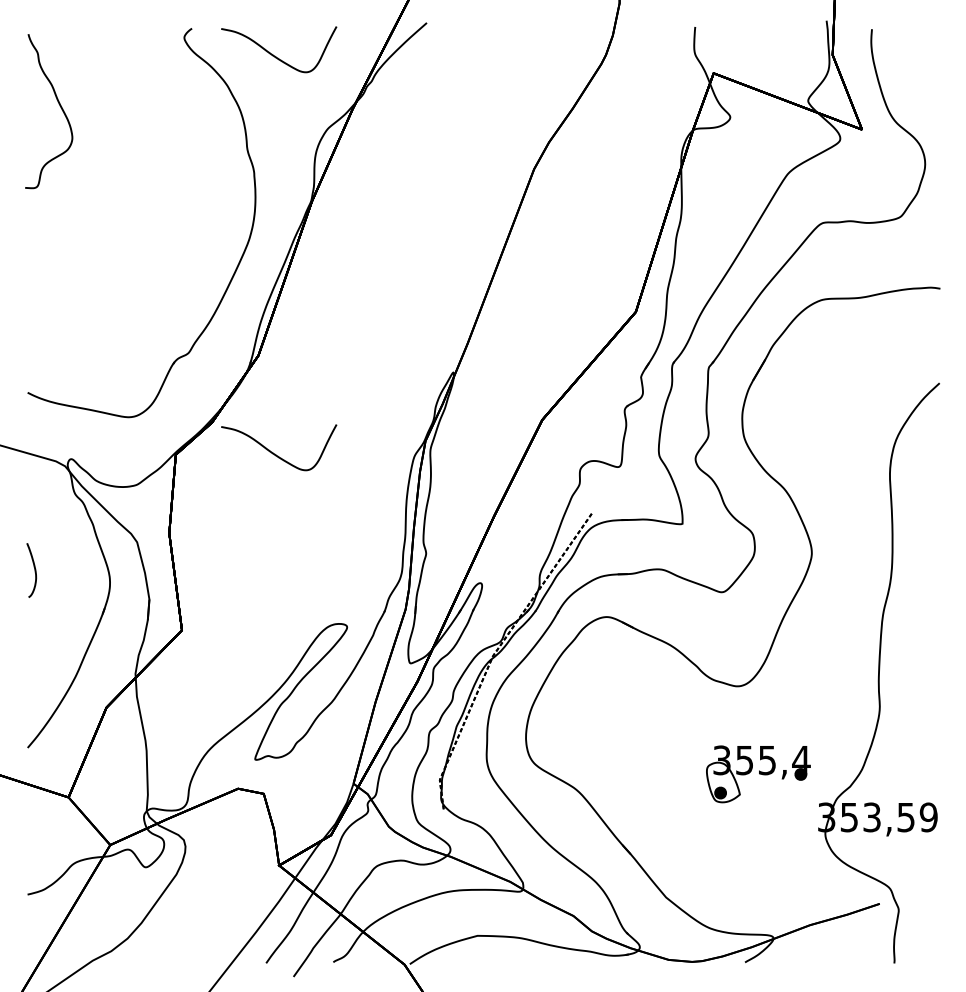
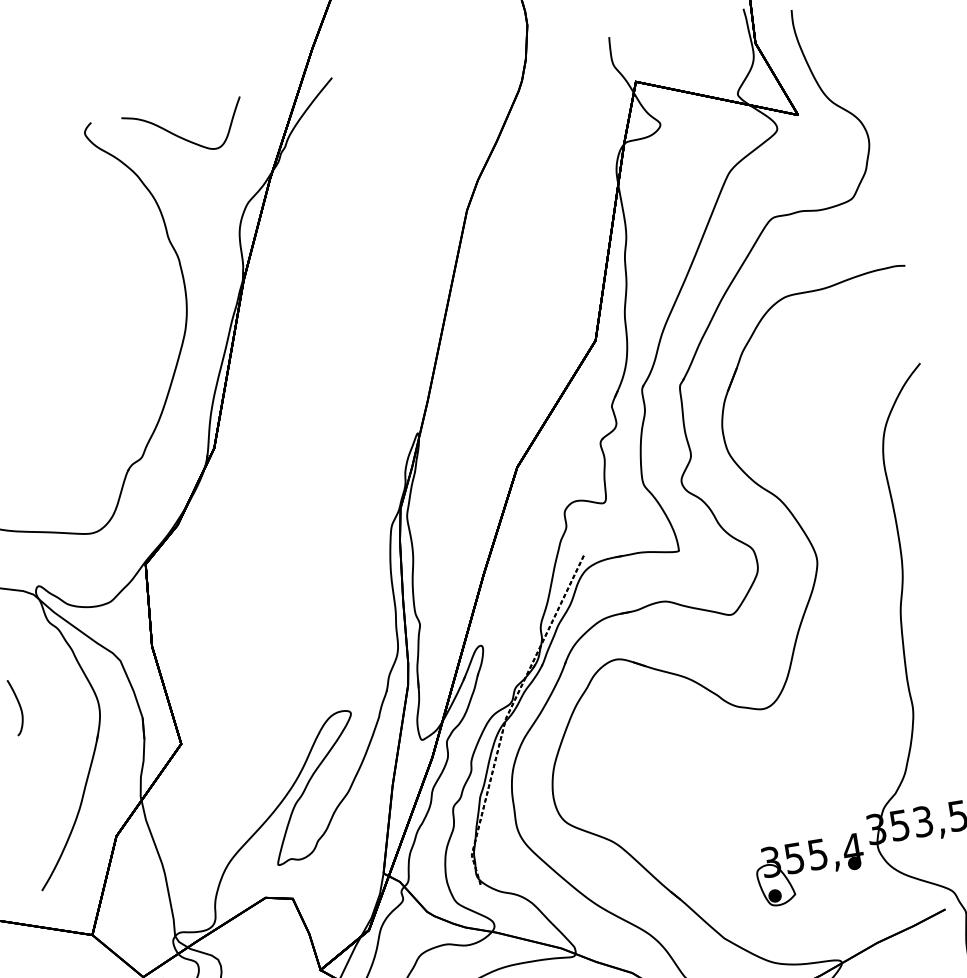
curve: (276, 454) -> (249, 547), removed
part: (758, 774) -> (811, 870), moved

